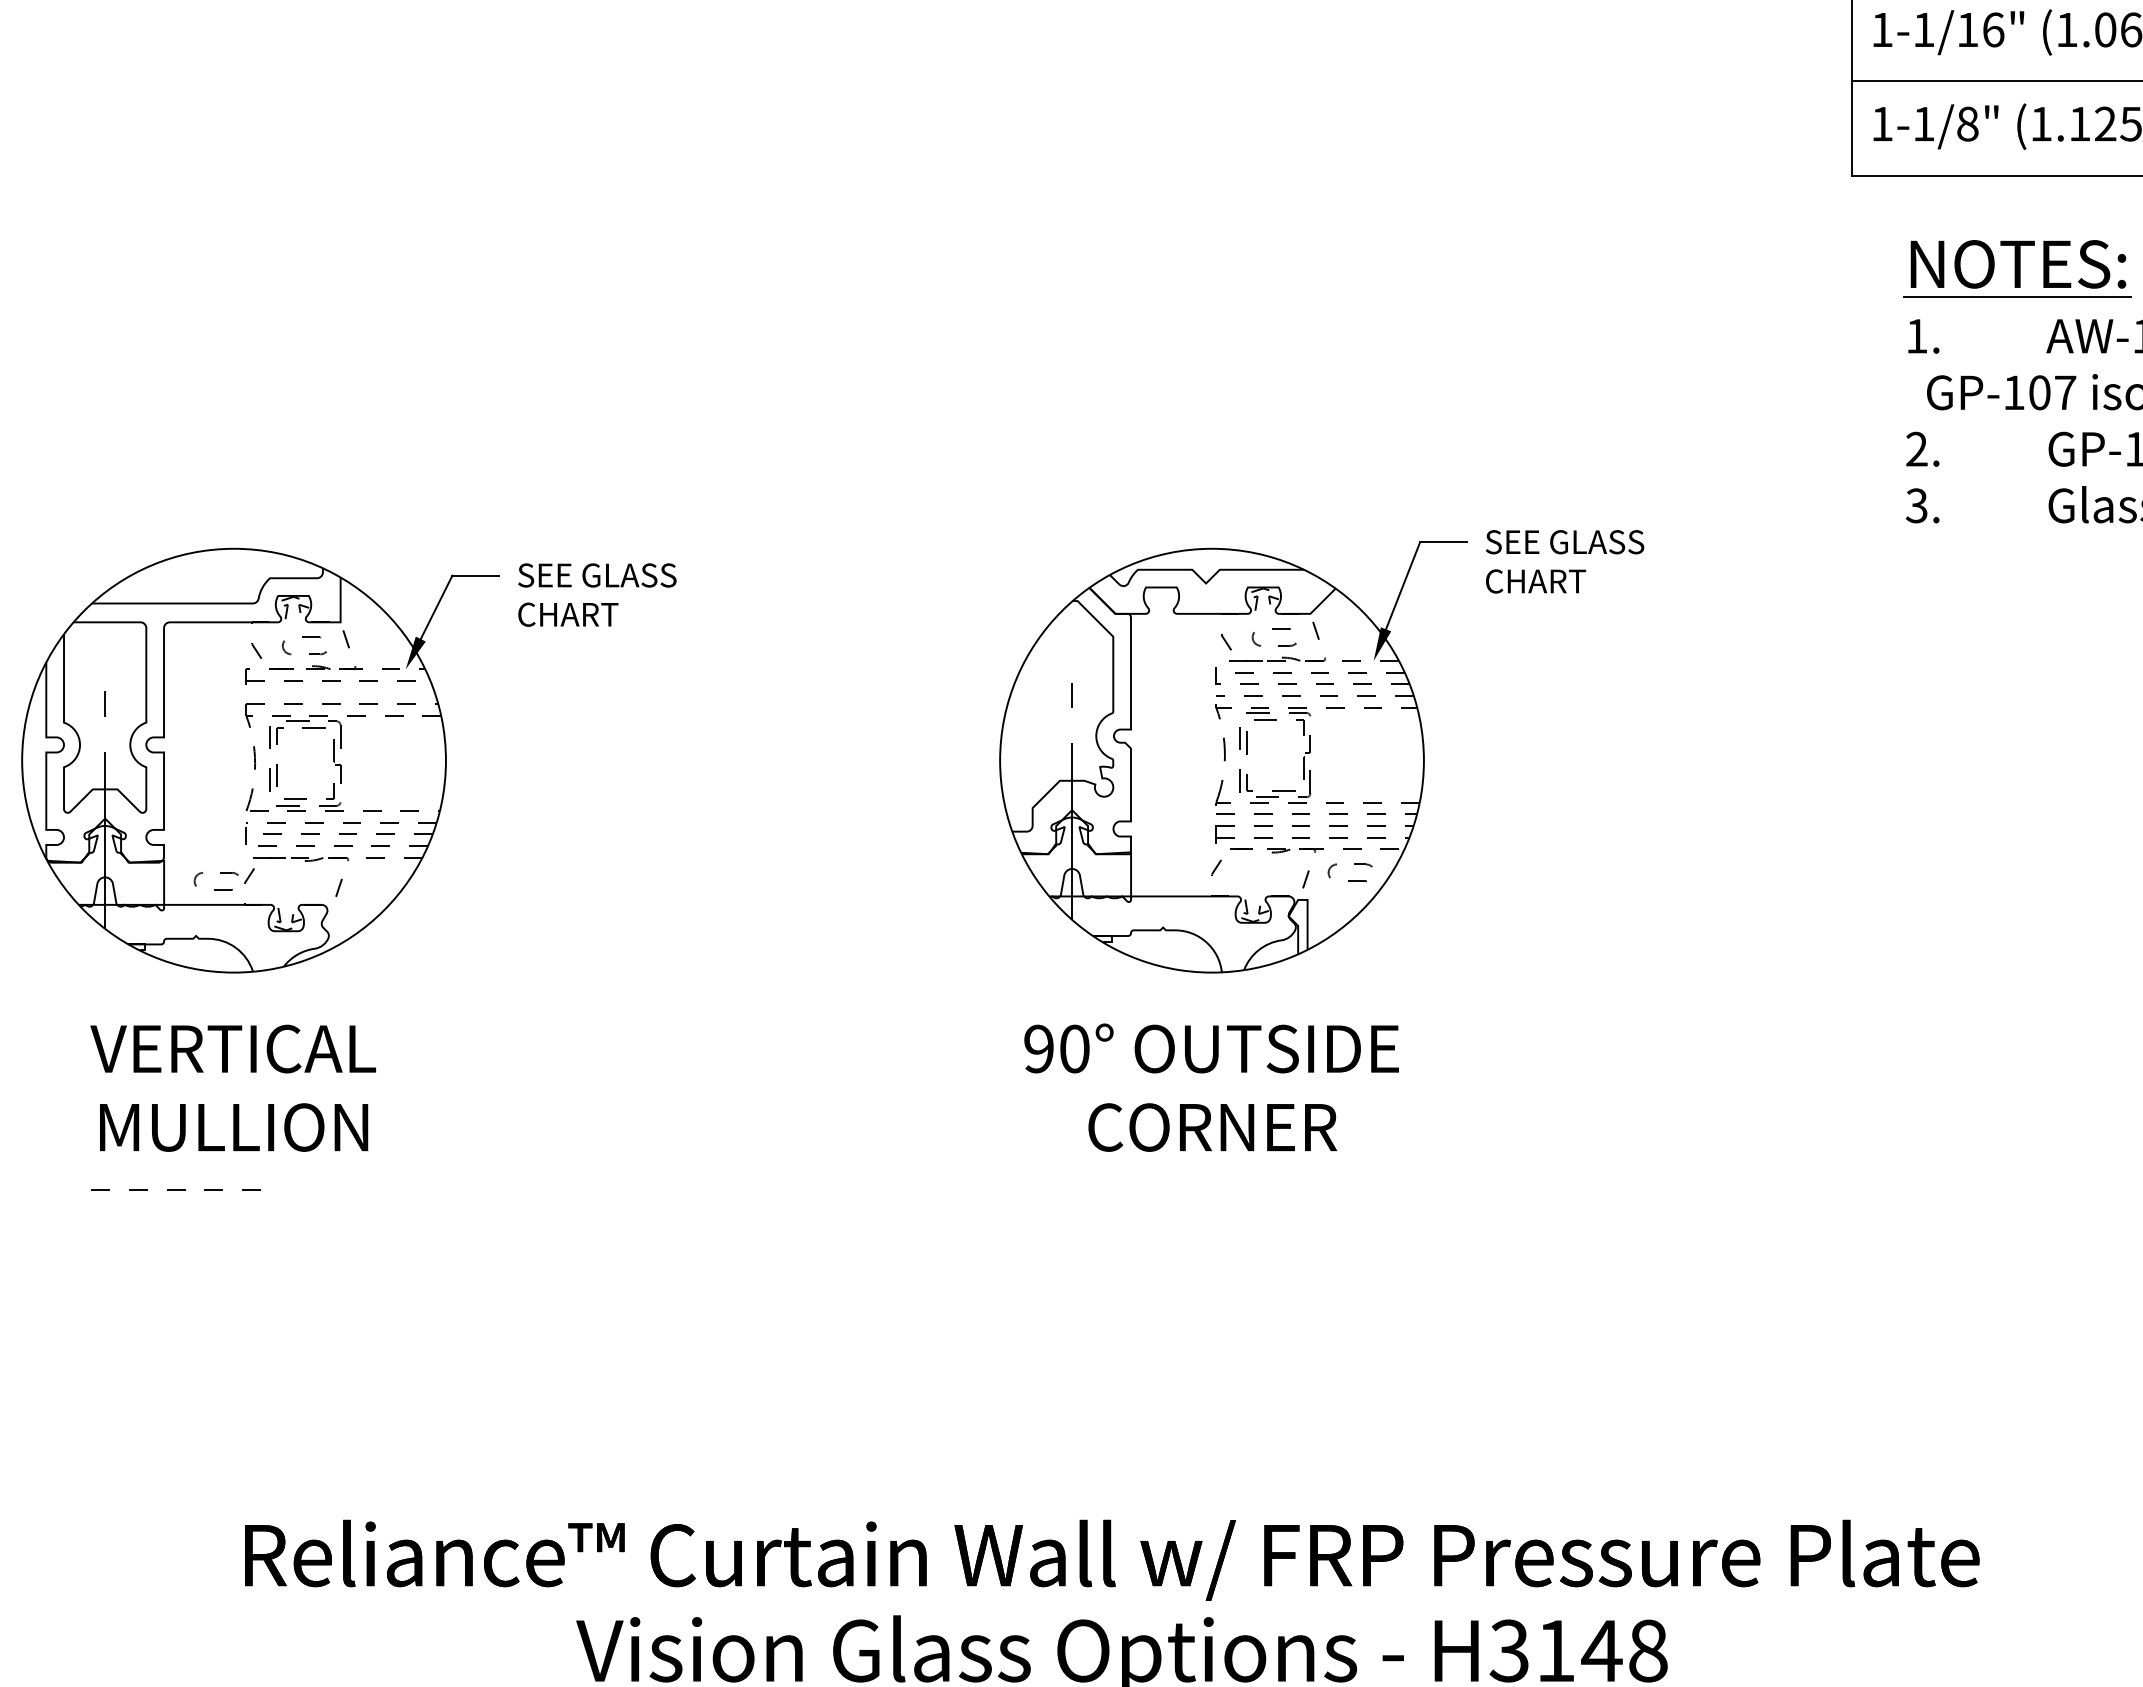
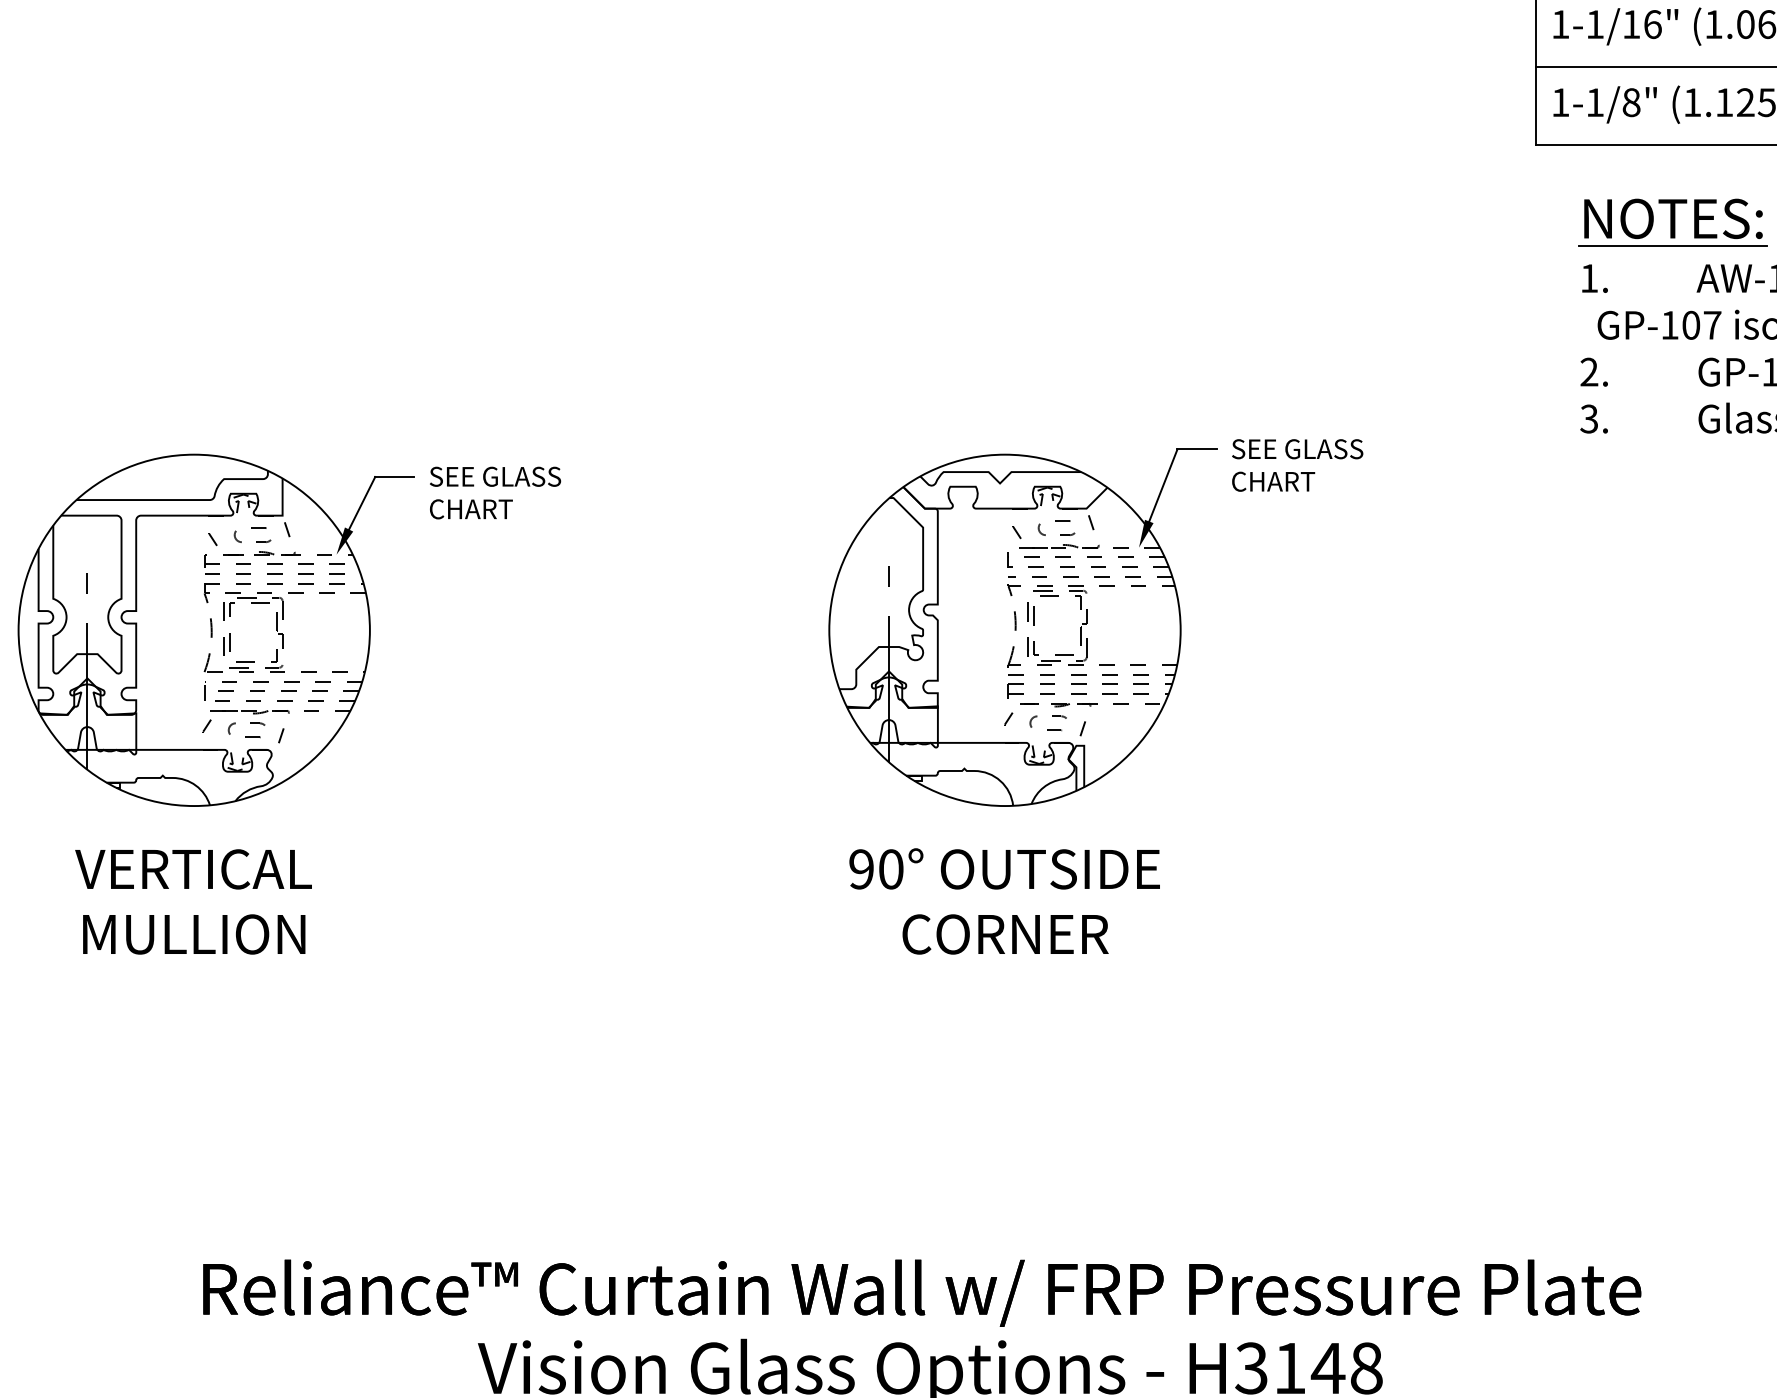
part: (1349, 880) -> (1047, 729), moved
part: (215, 889) -> (246, 737), moved
line: (175, 1189) -> (274, 573), moved

